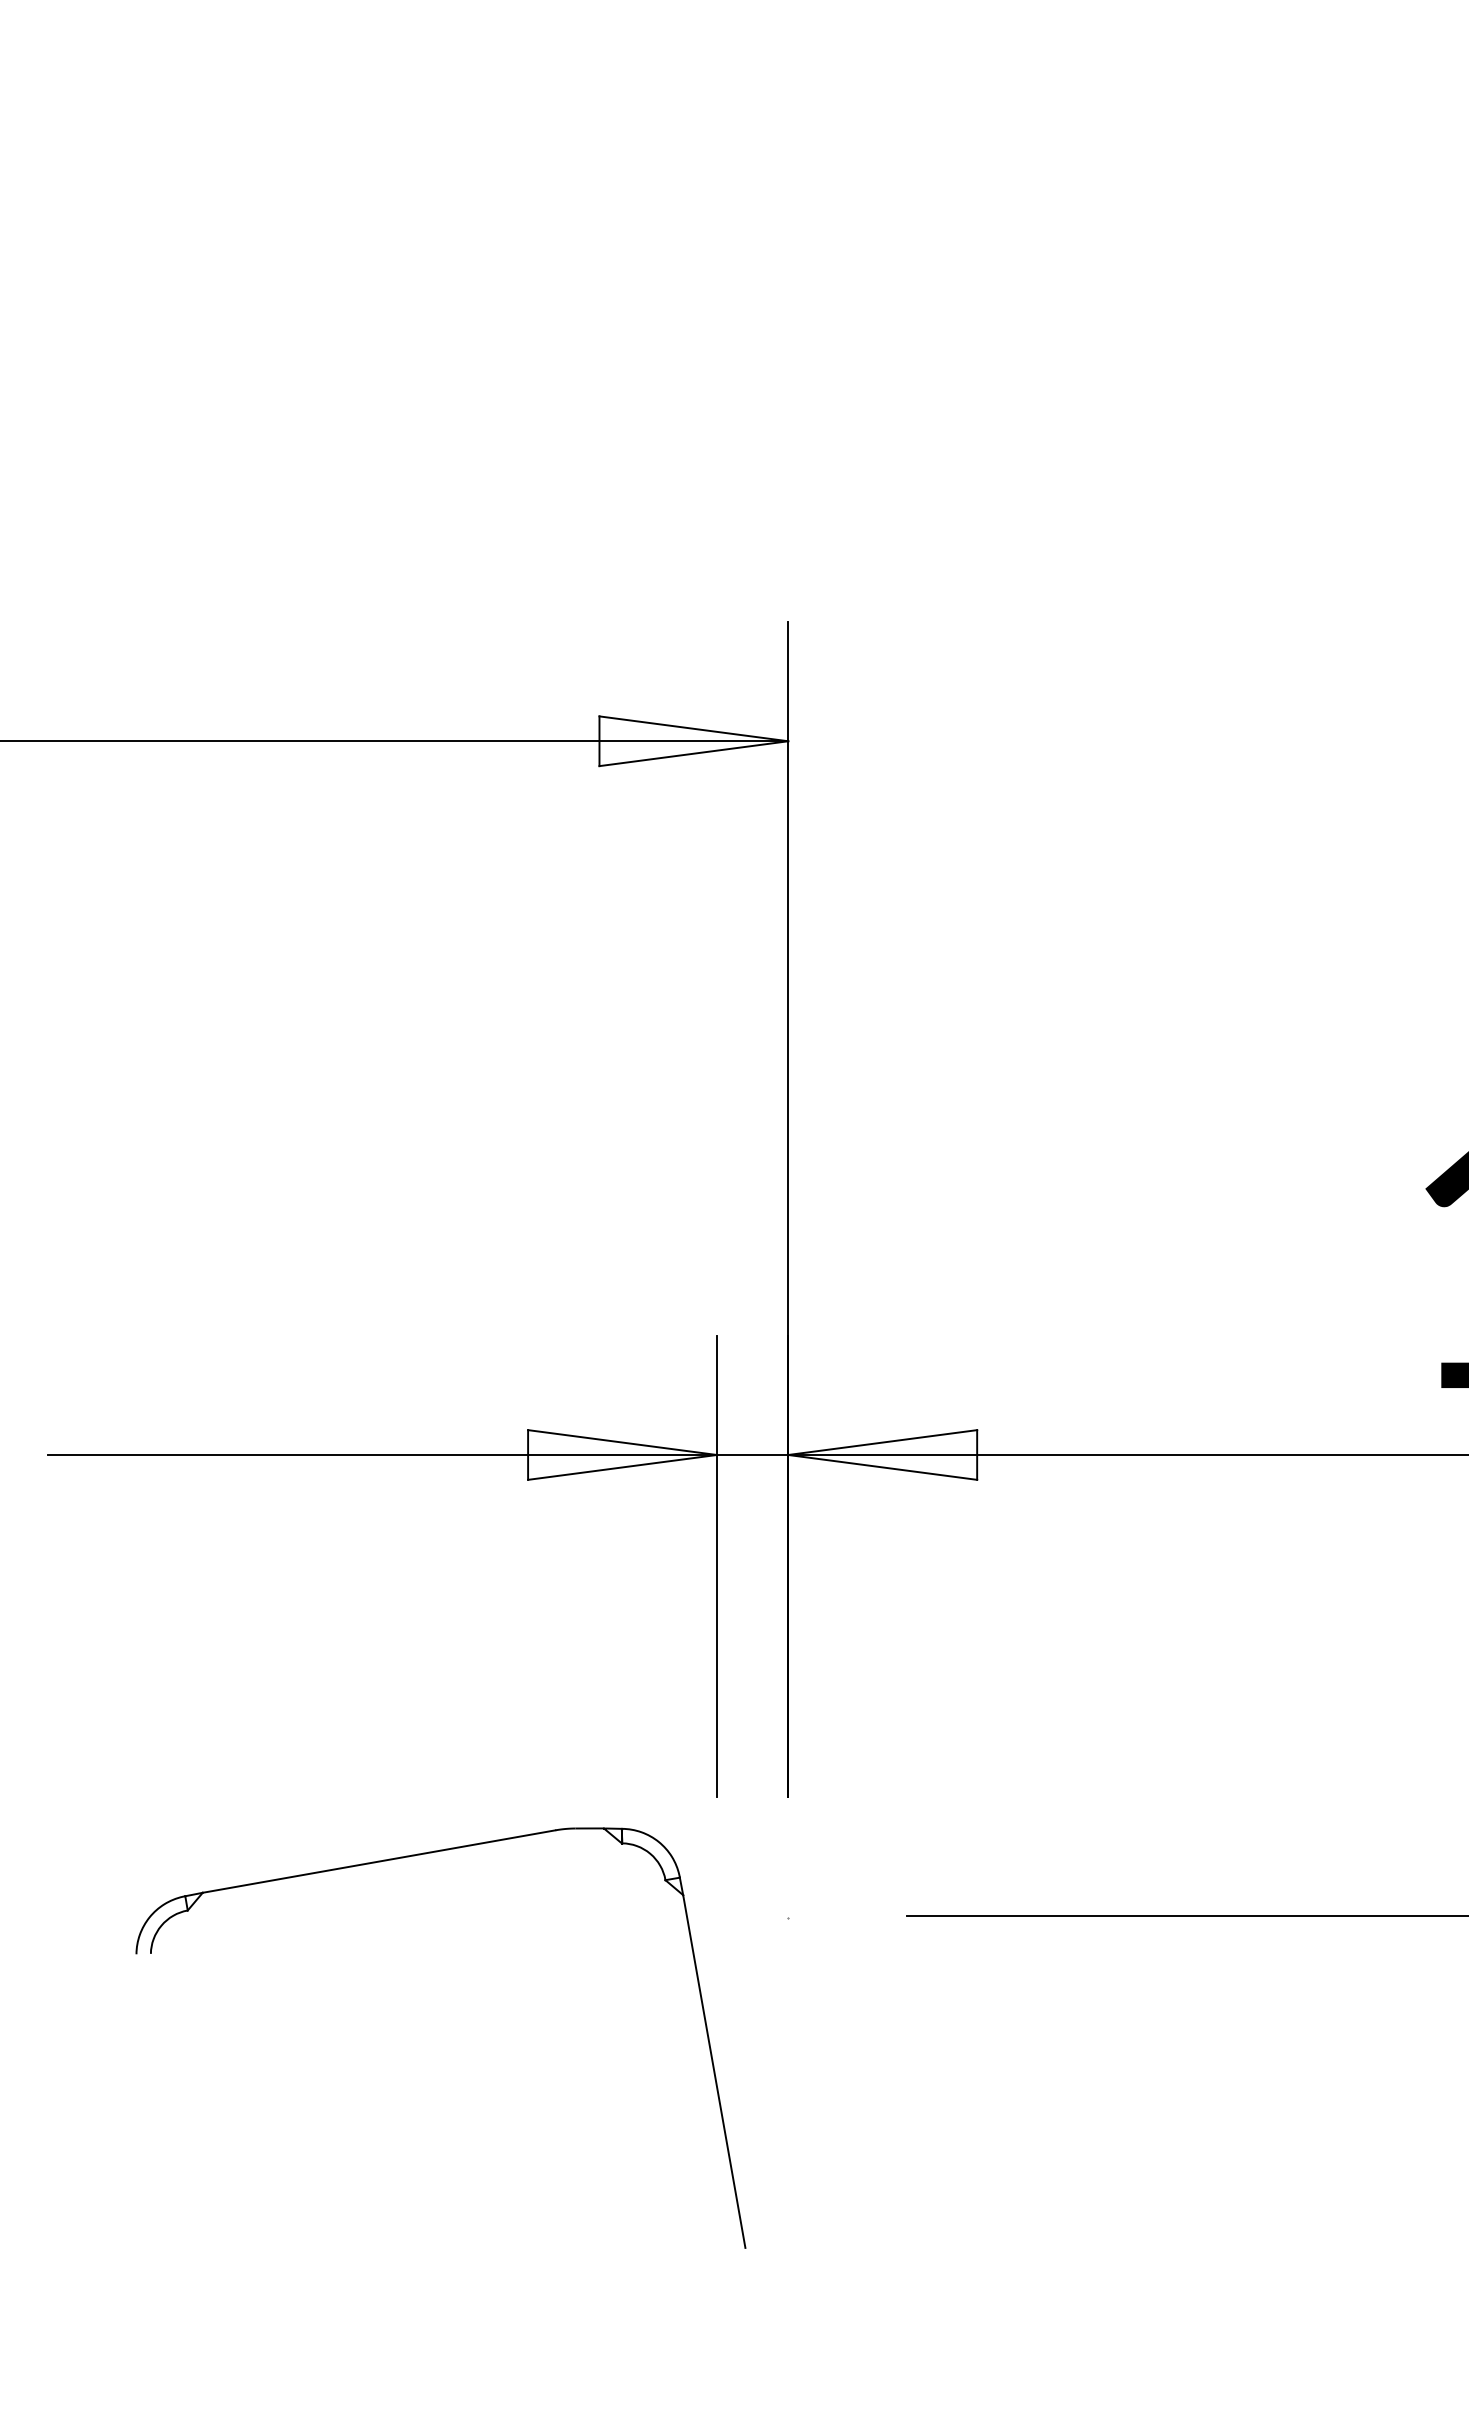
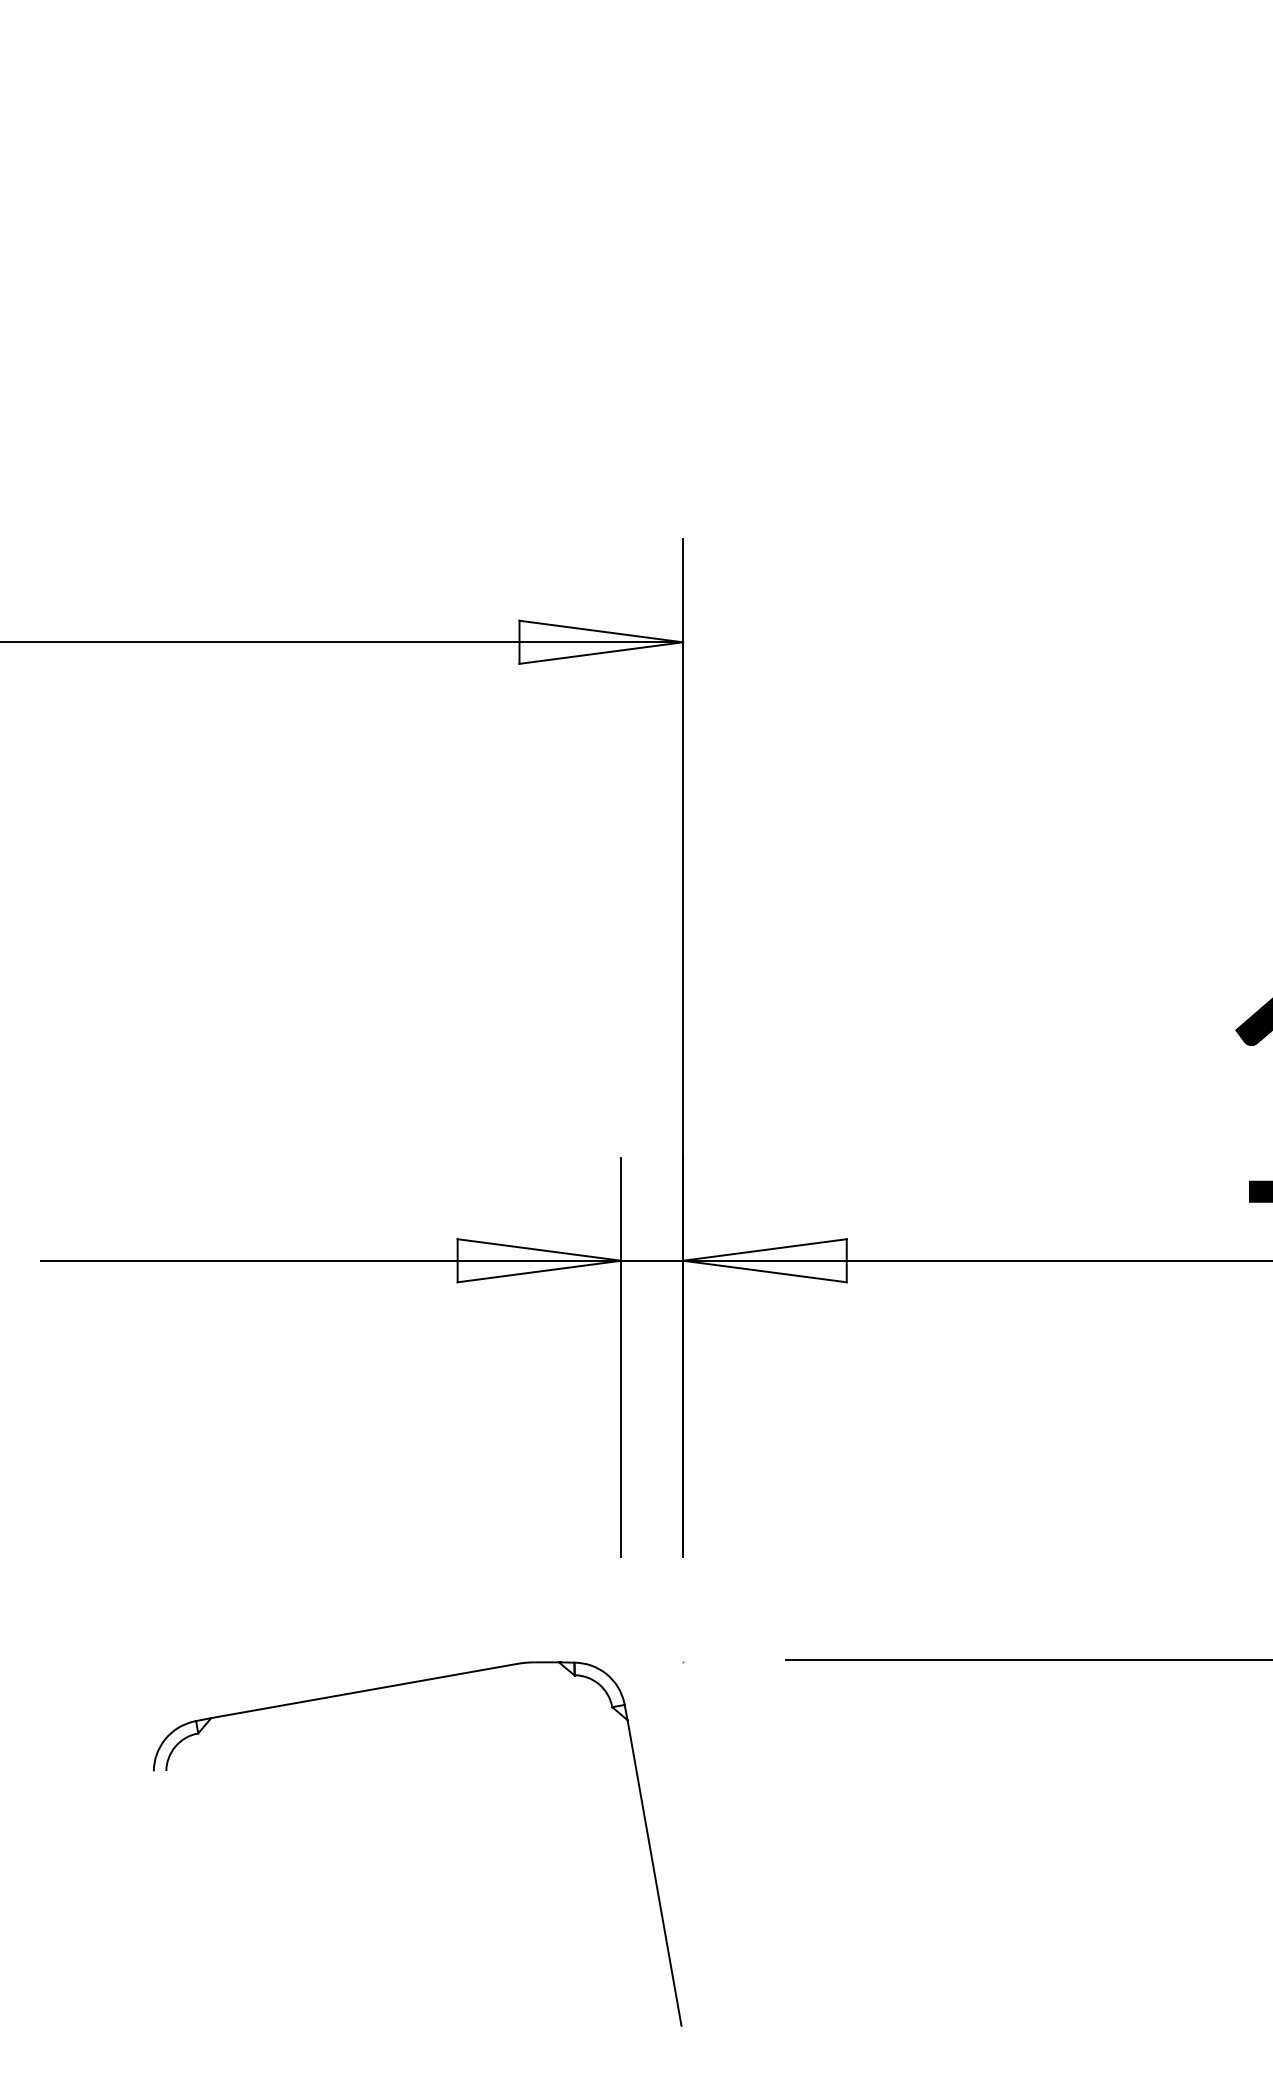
part: (409, 1857) -> (390, 1687), moved

